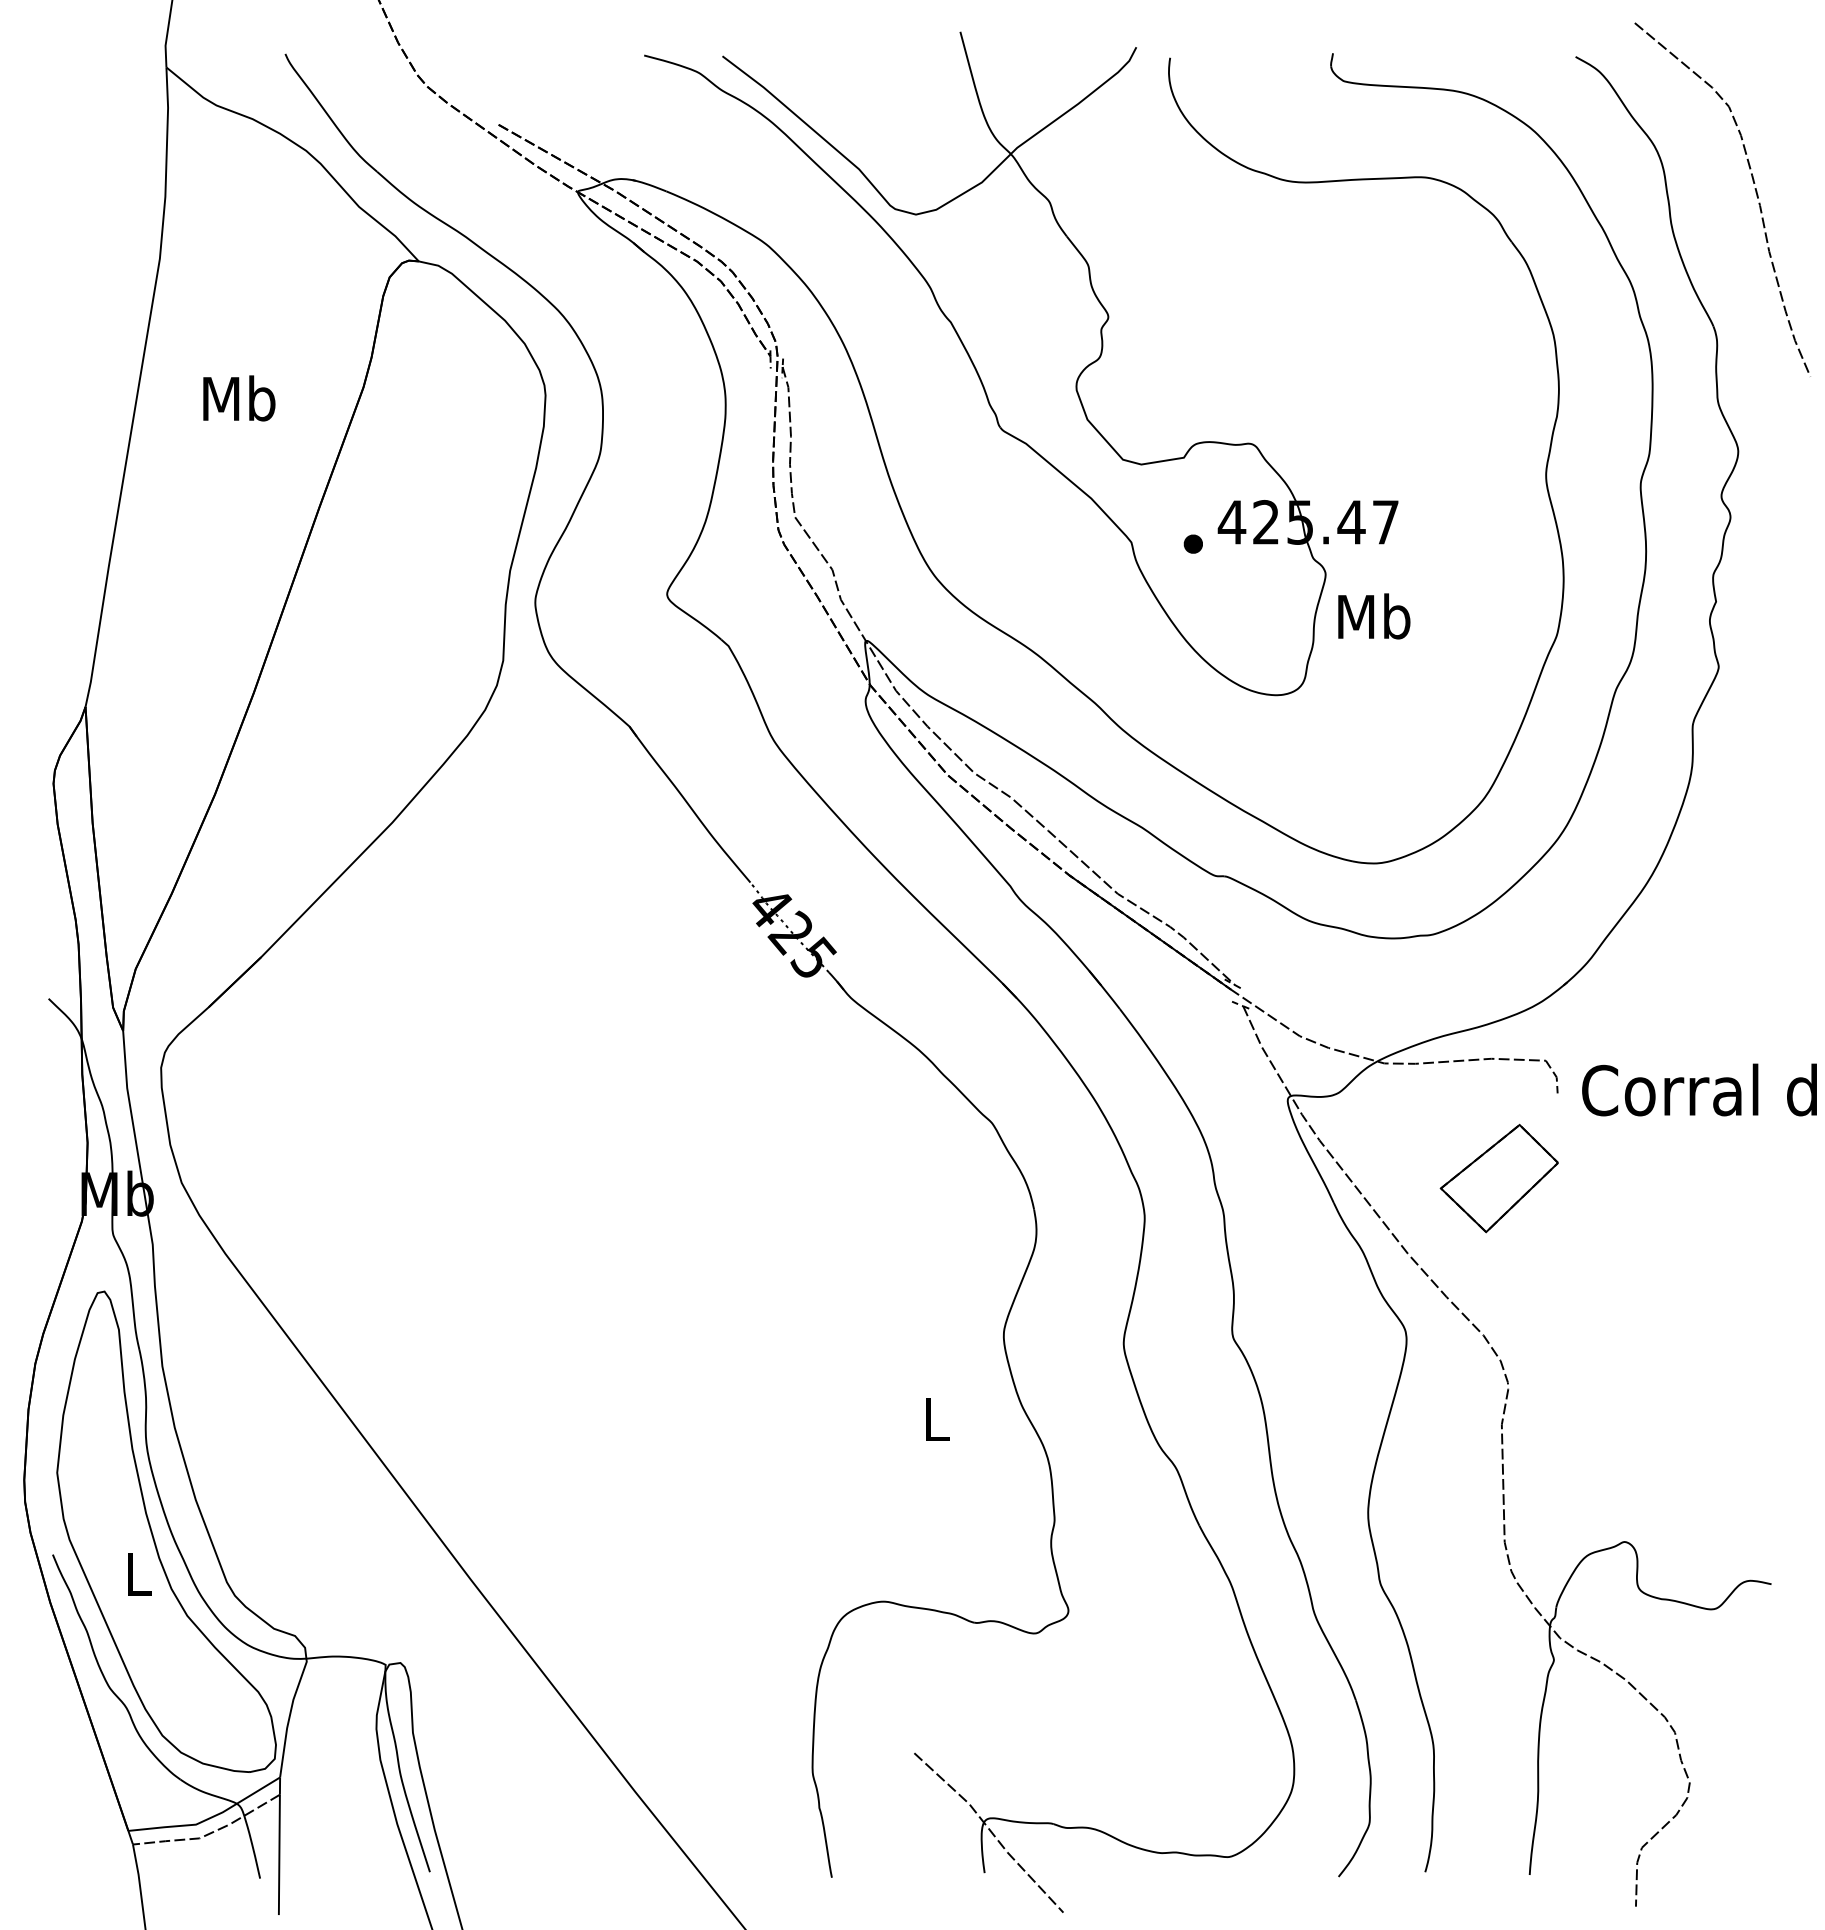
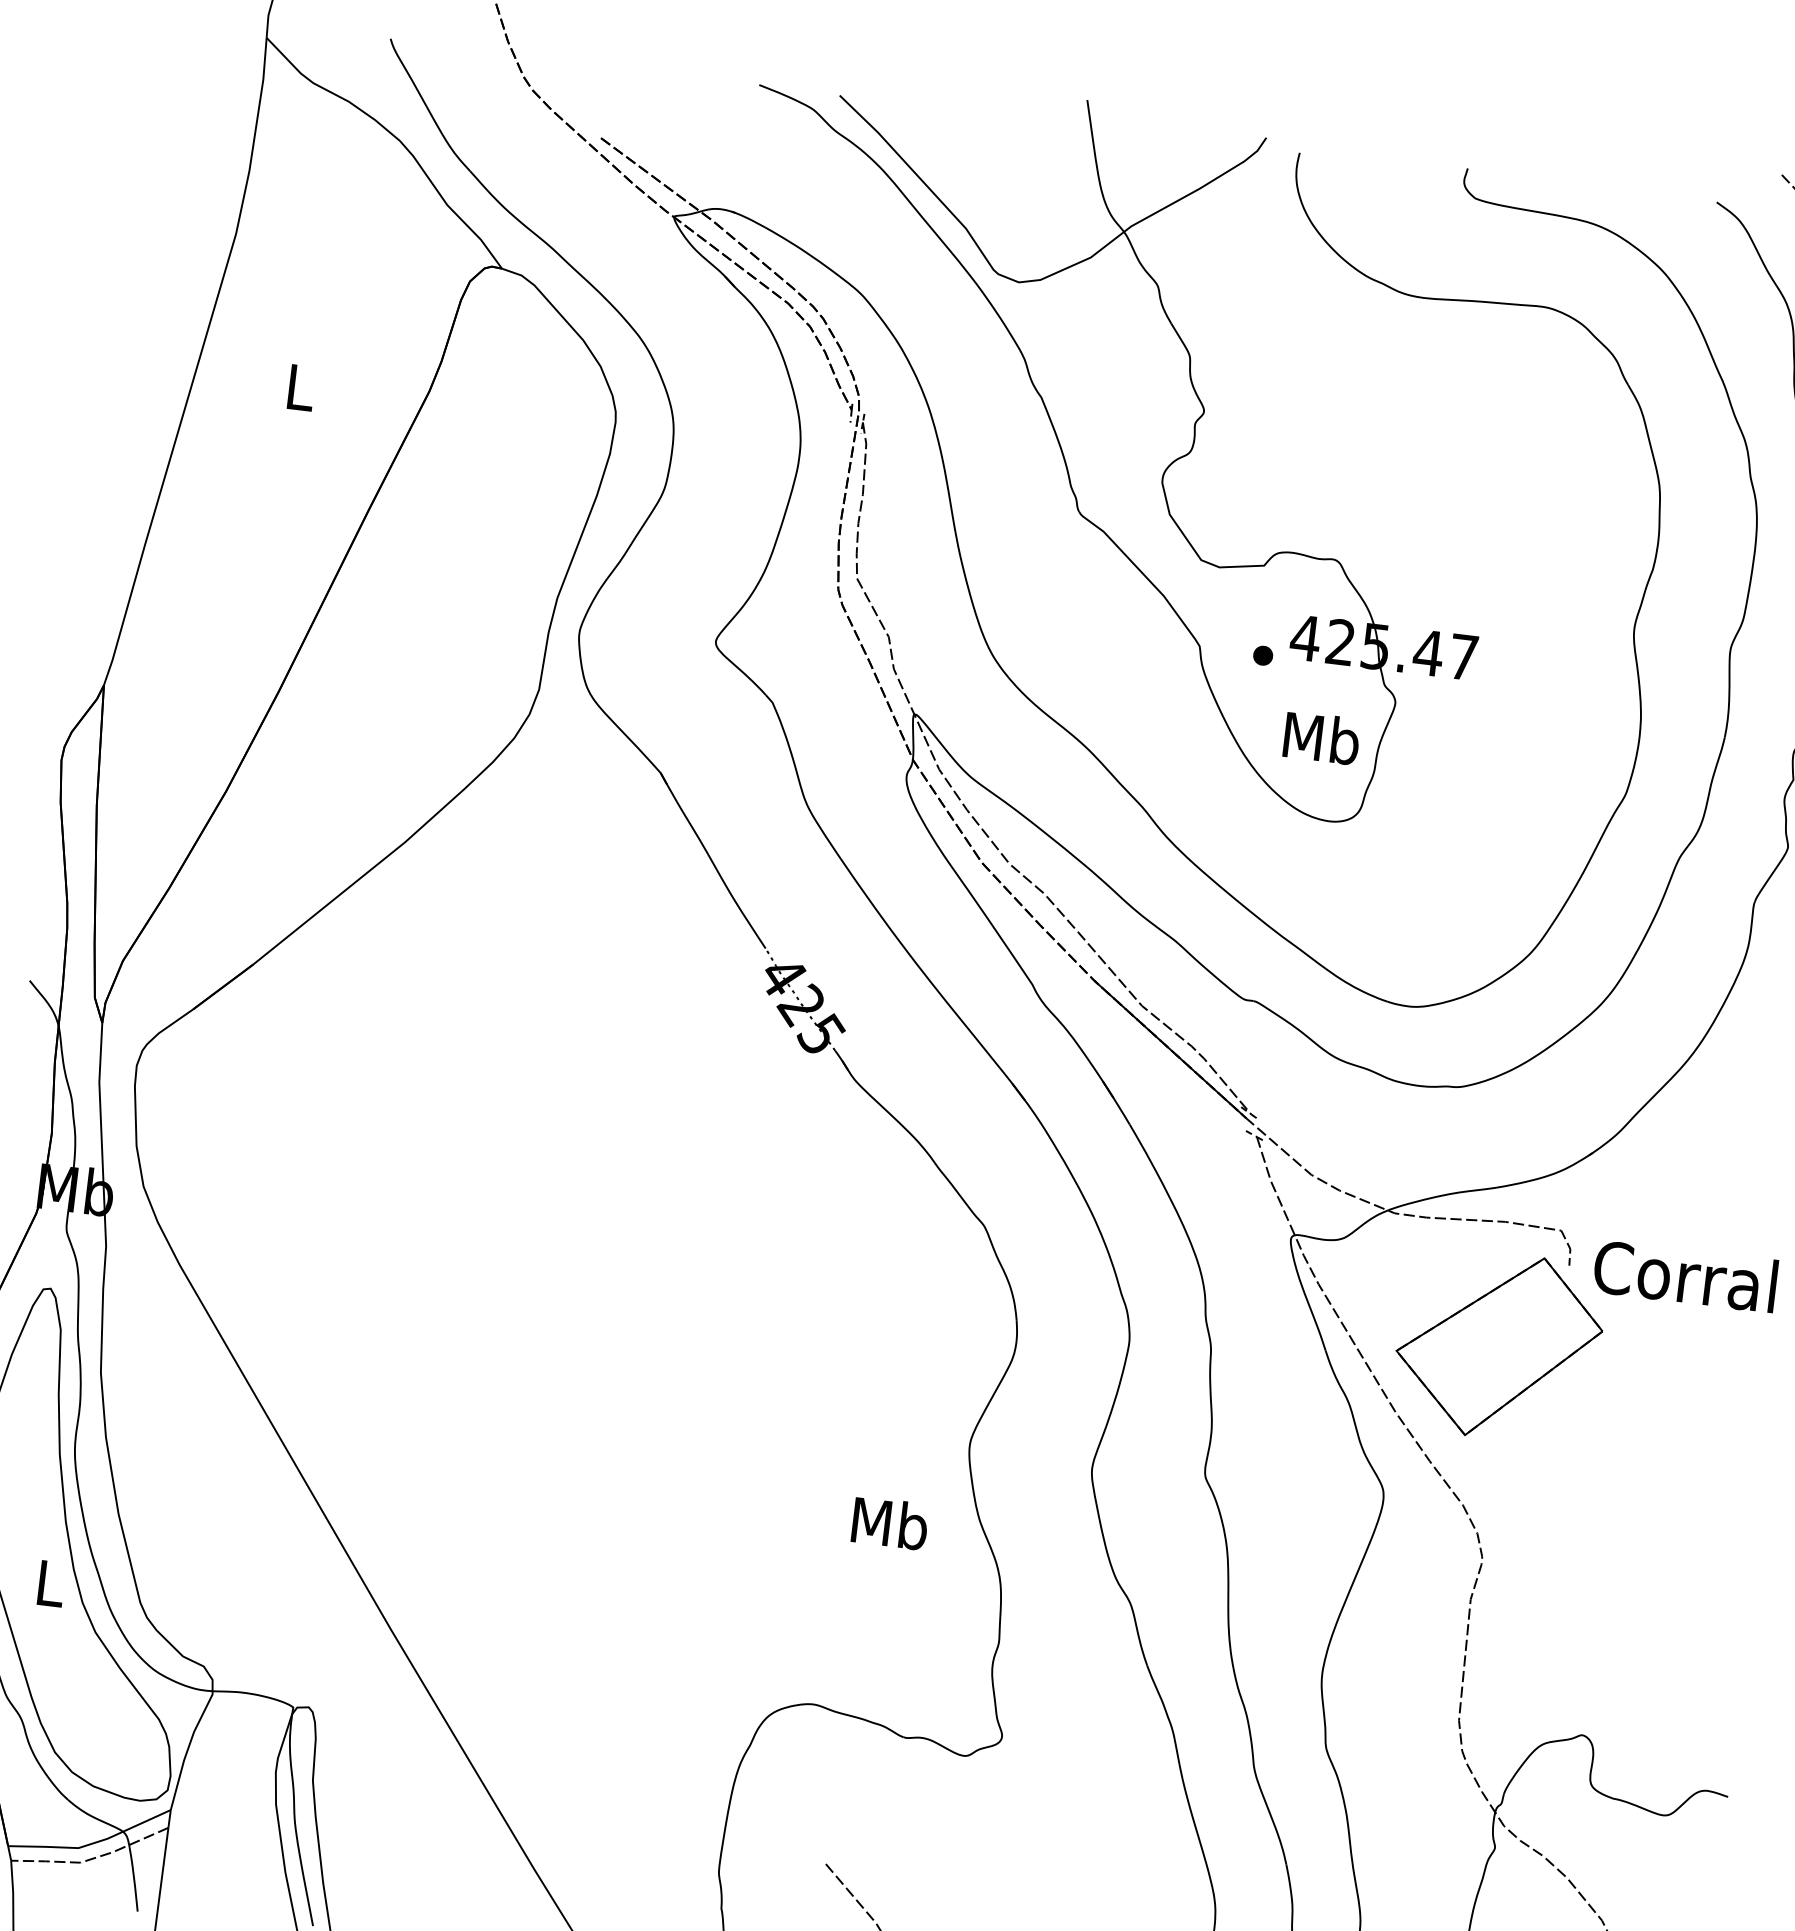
text: (239, 398) -> (300, 387), Mb -> L
text: (1374, 616) -> (1322, 738), moved
part: (1499, 1178) -> (1498, 1345), size x1.67
text: (936, 1419) -> (890, 1523), L -> Mb

